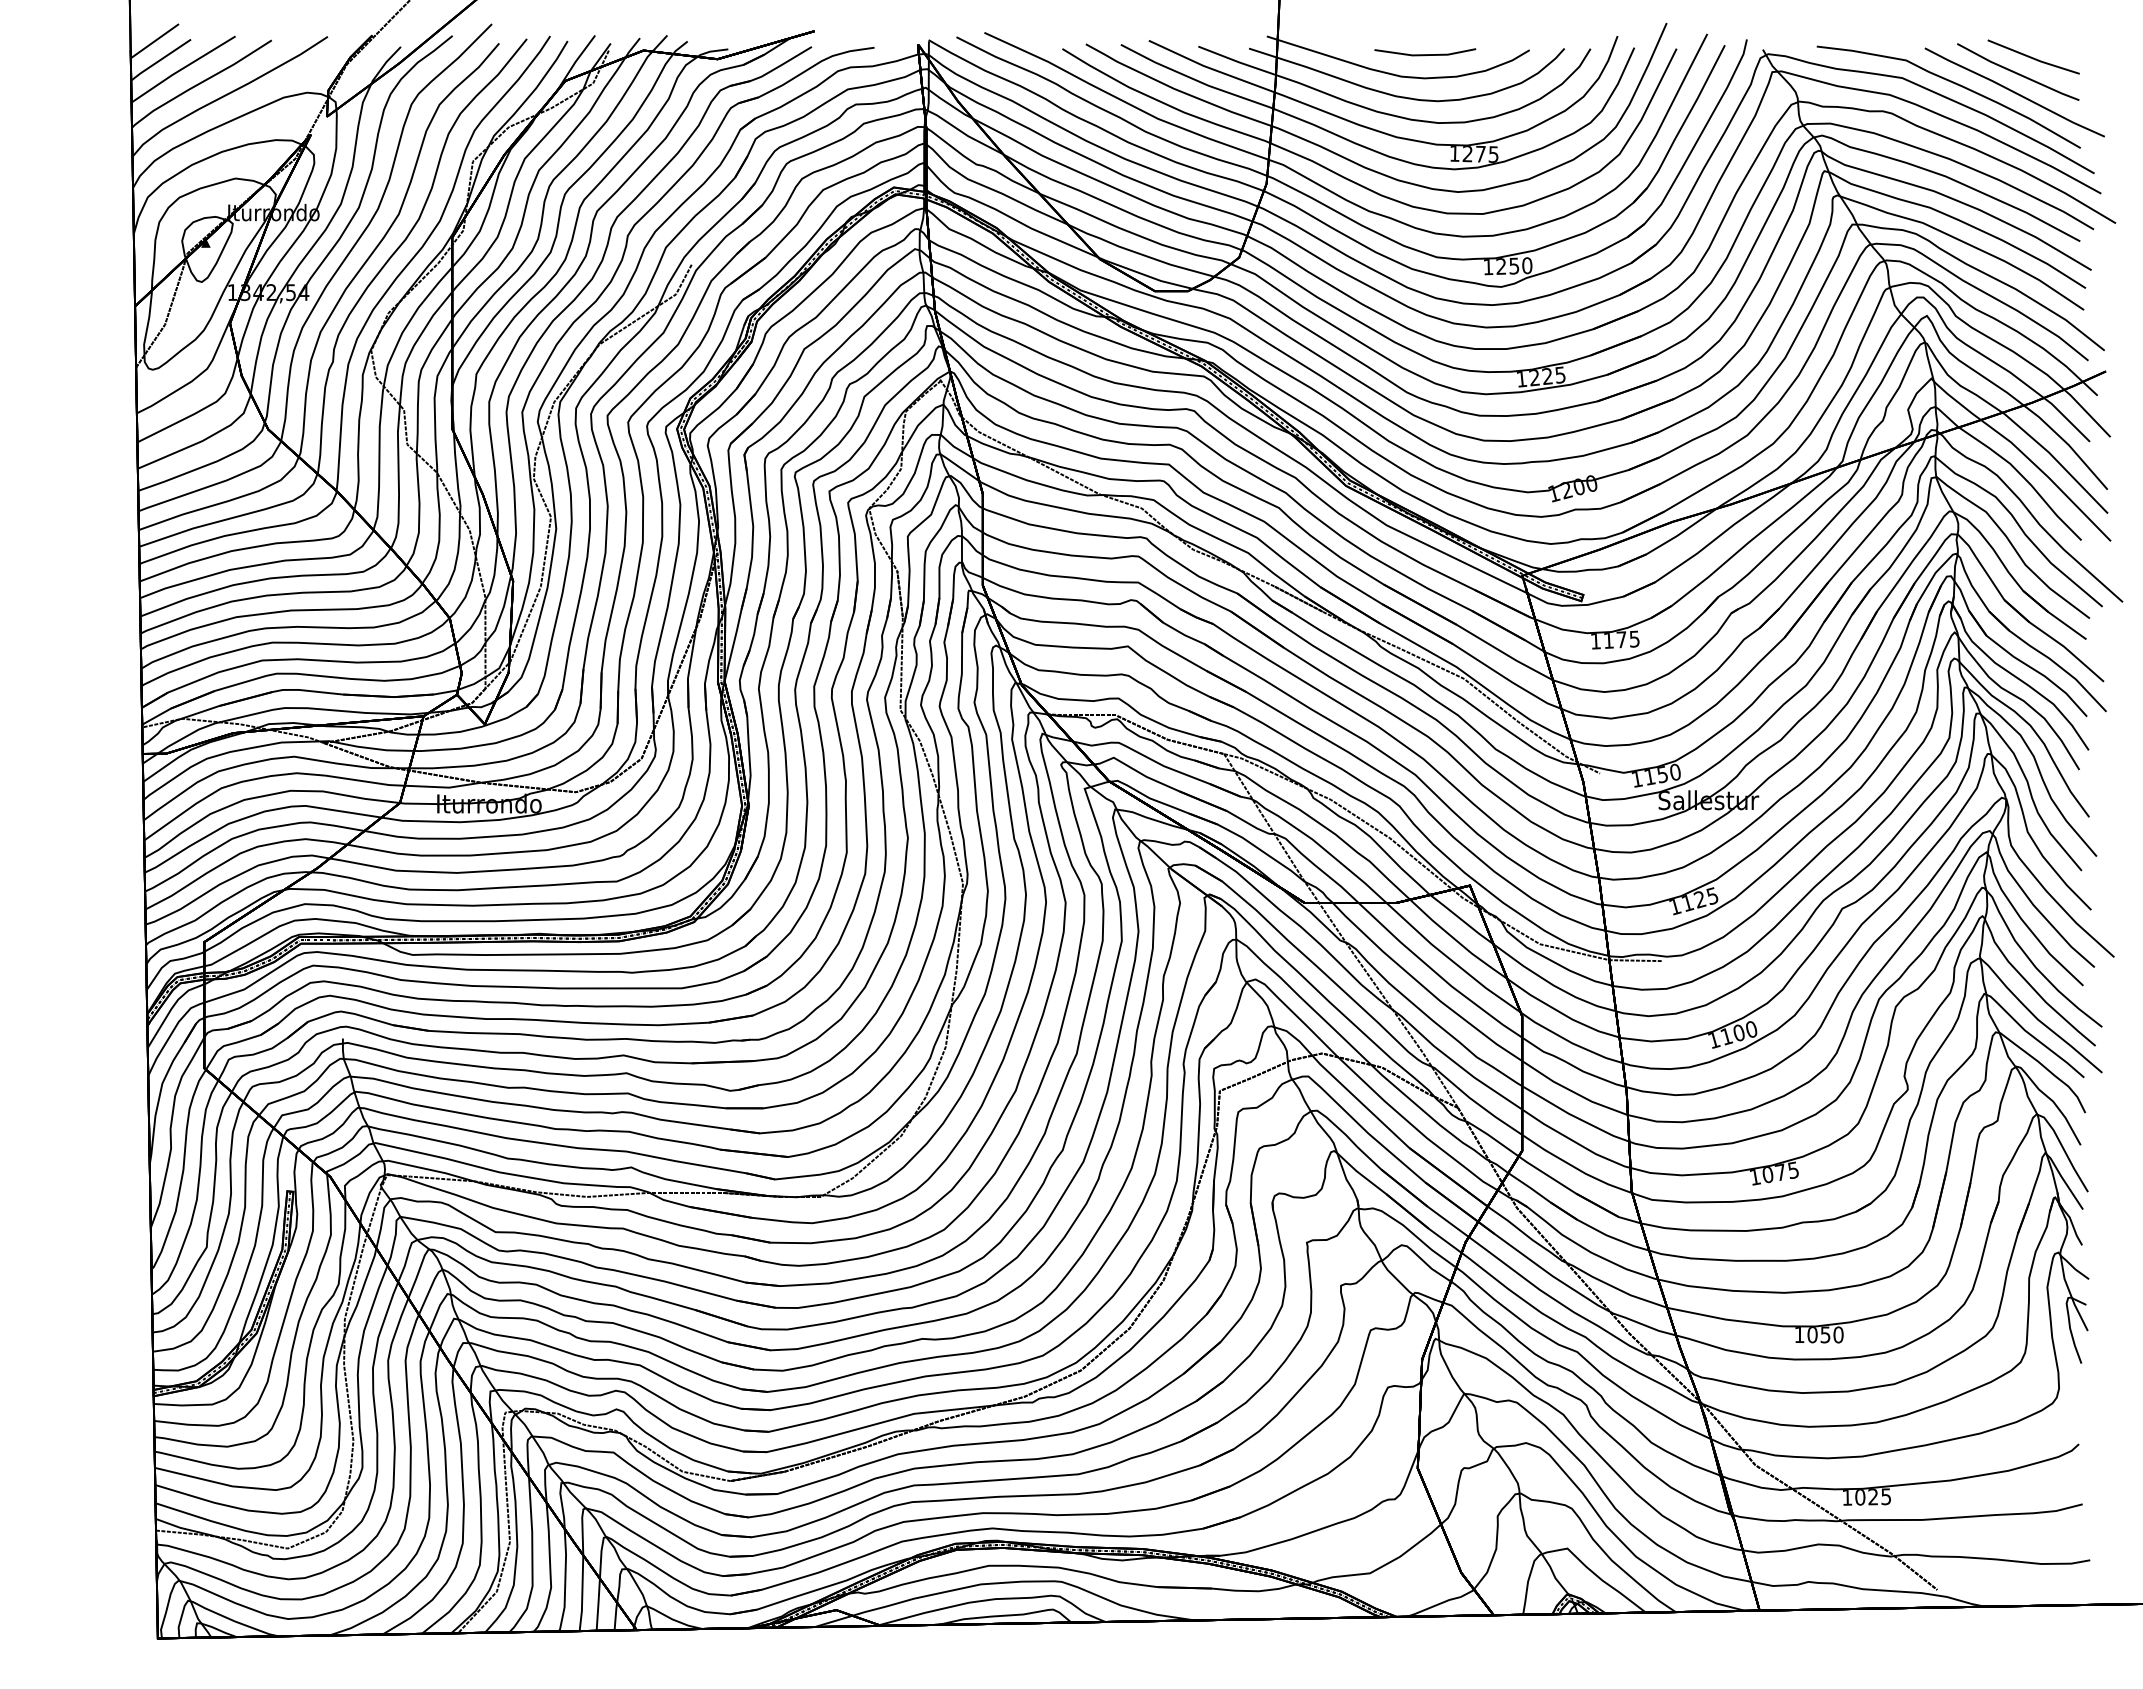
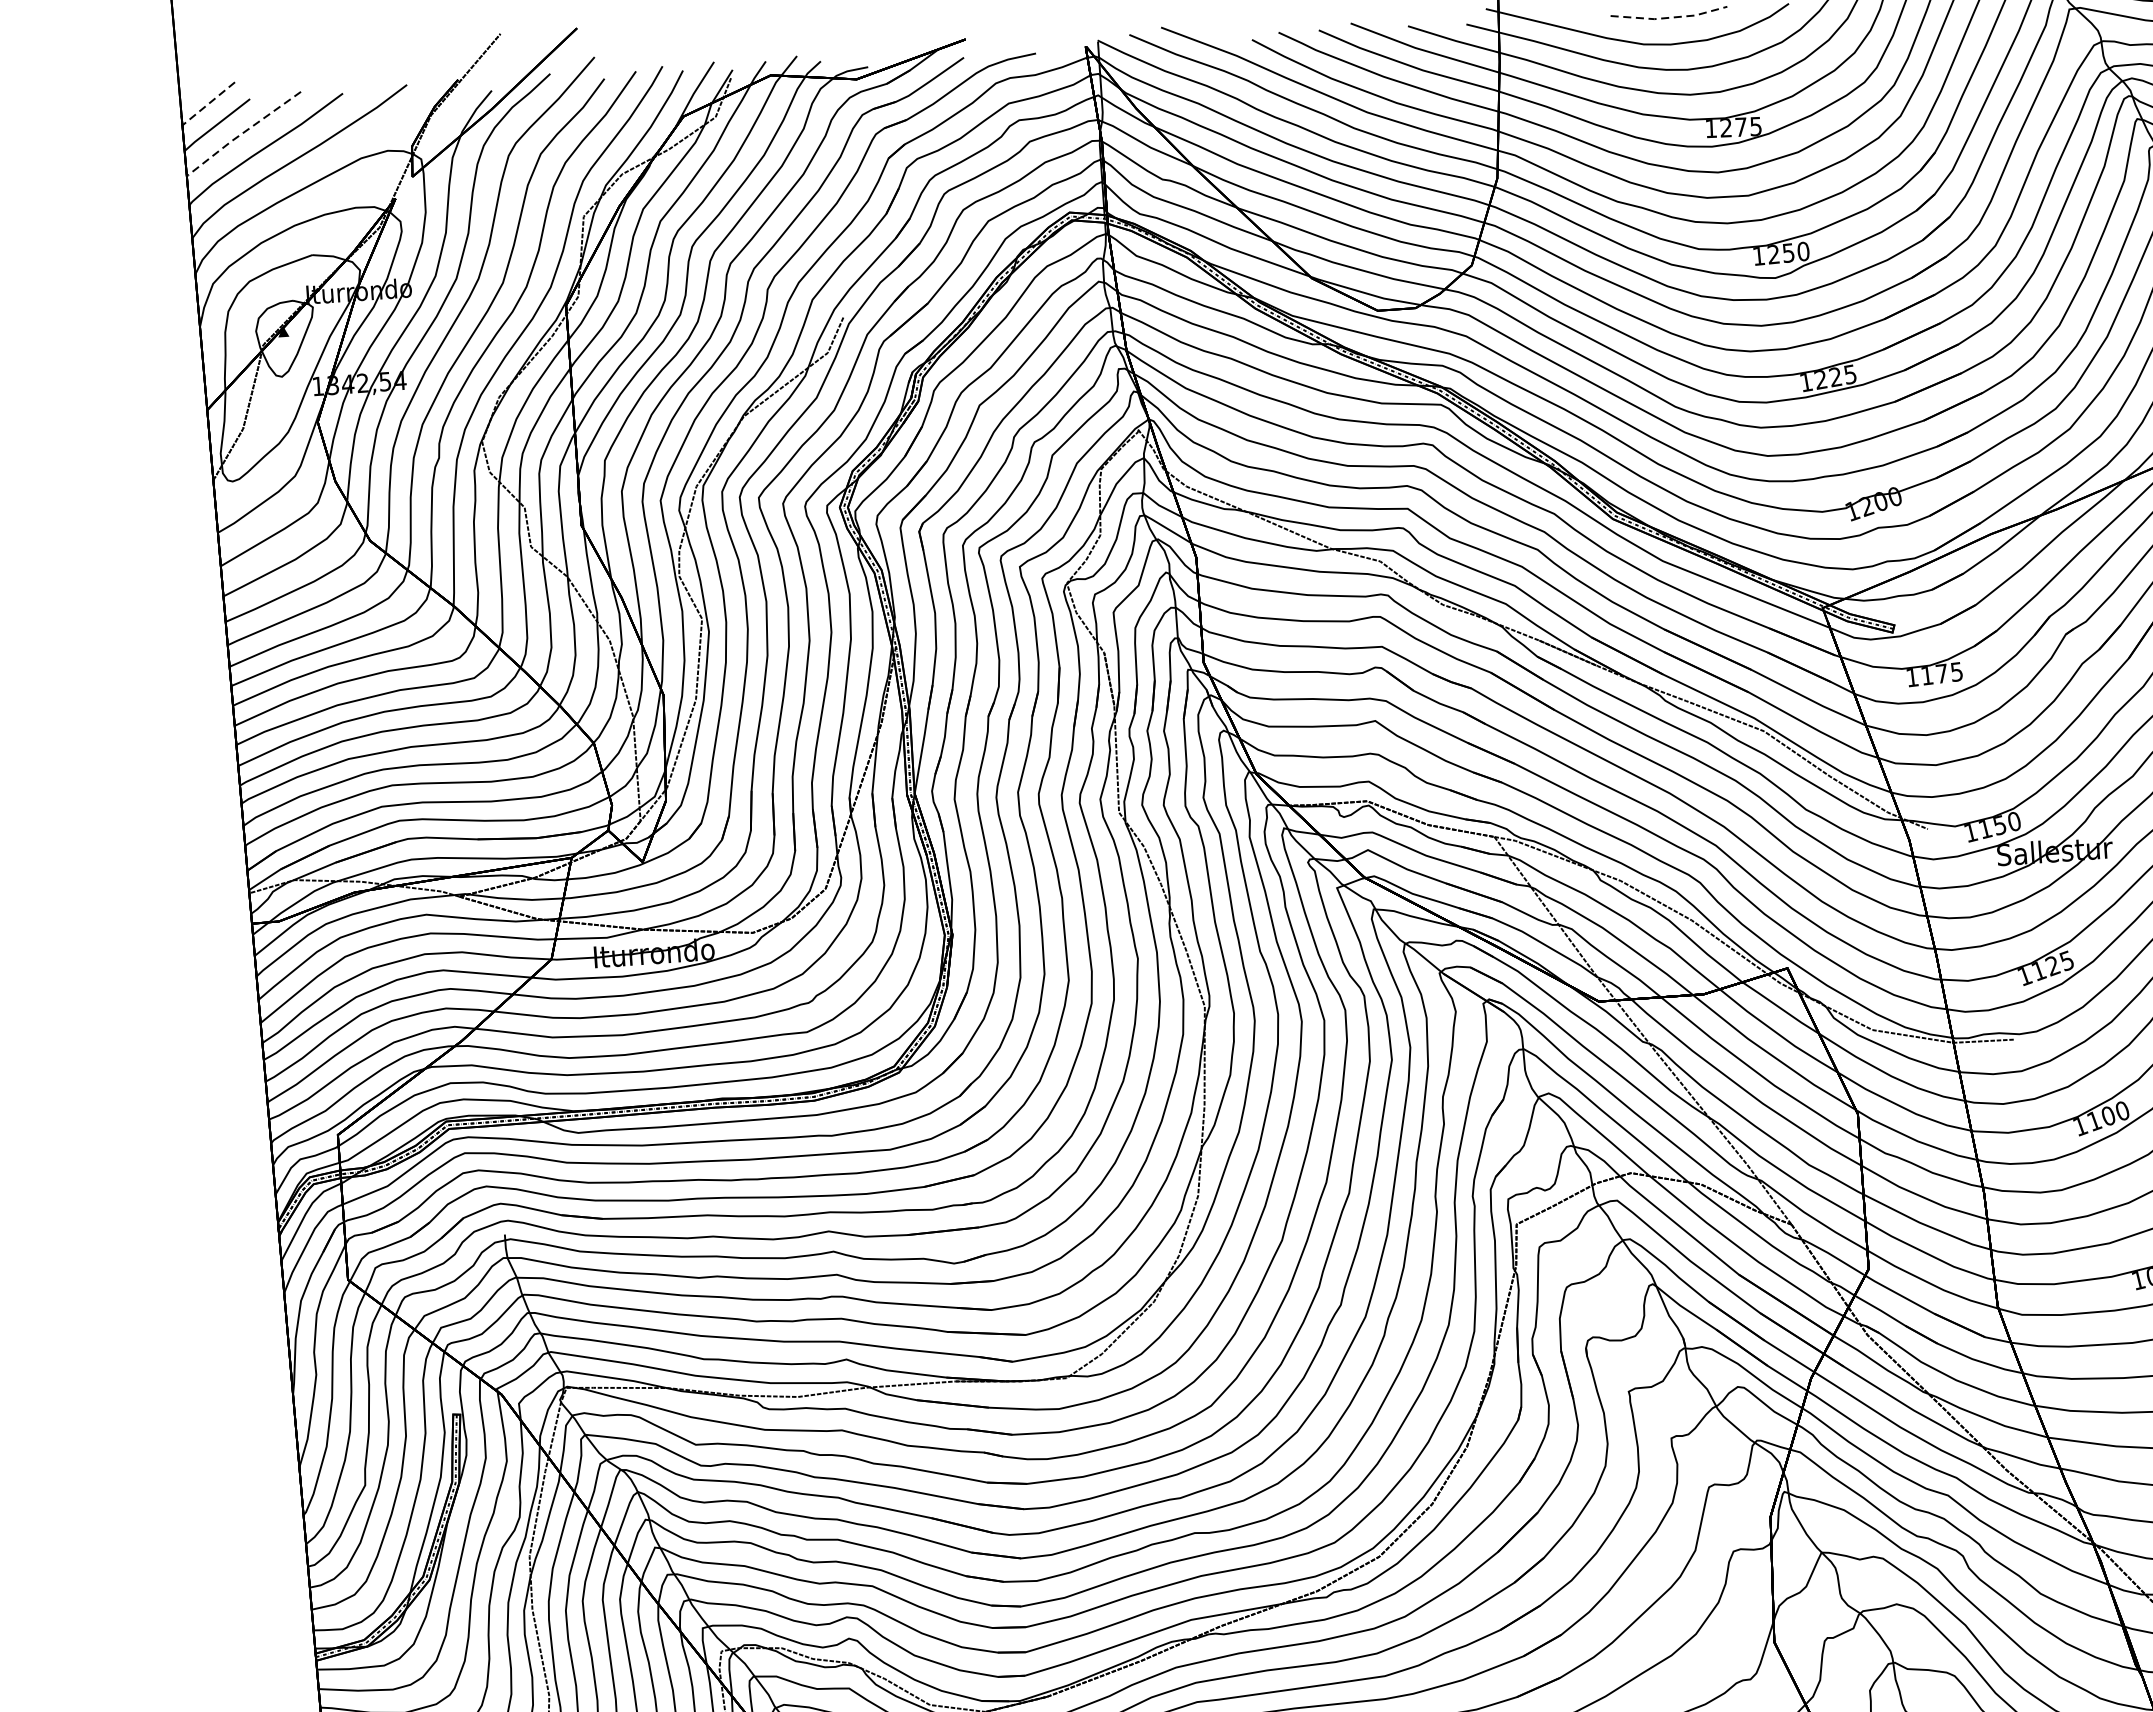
line: (154, 41) -> (208, 104), solid -> dashed
line: (1425, 55) -> (1669, 18), solid -> dashed
line: (181, 69) -> (241, 134), solid -> dashed

